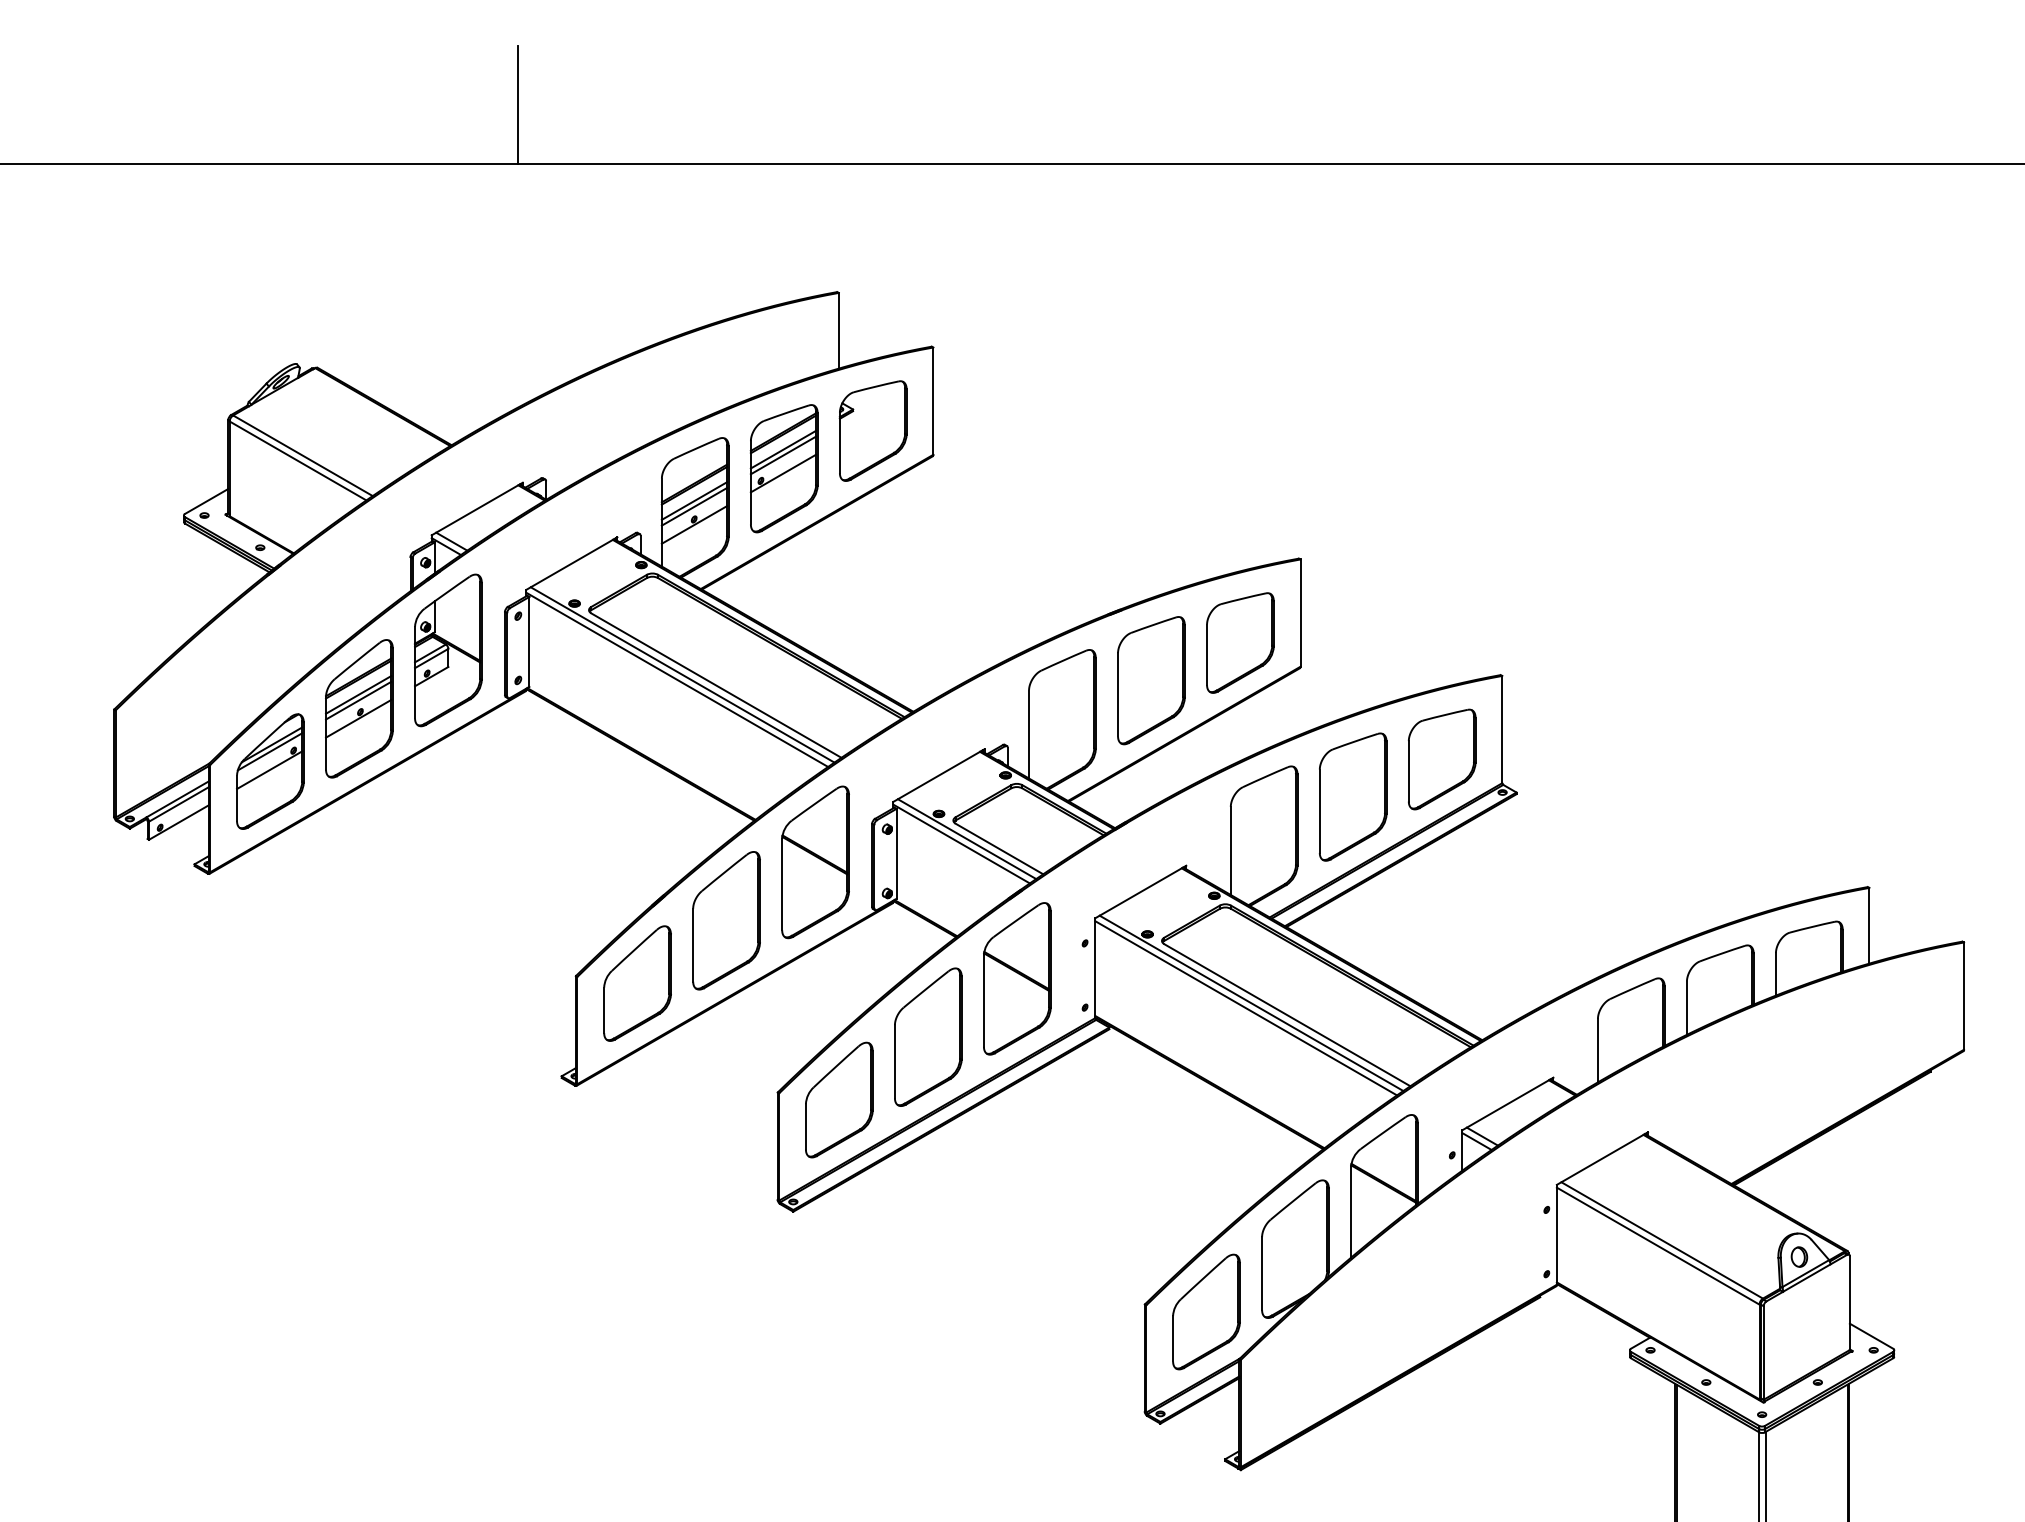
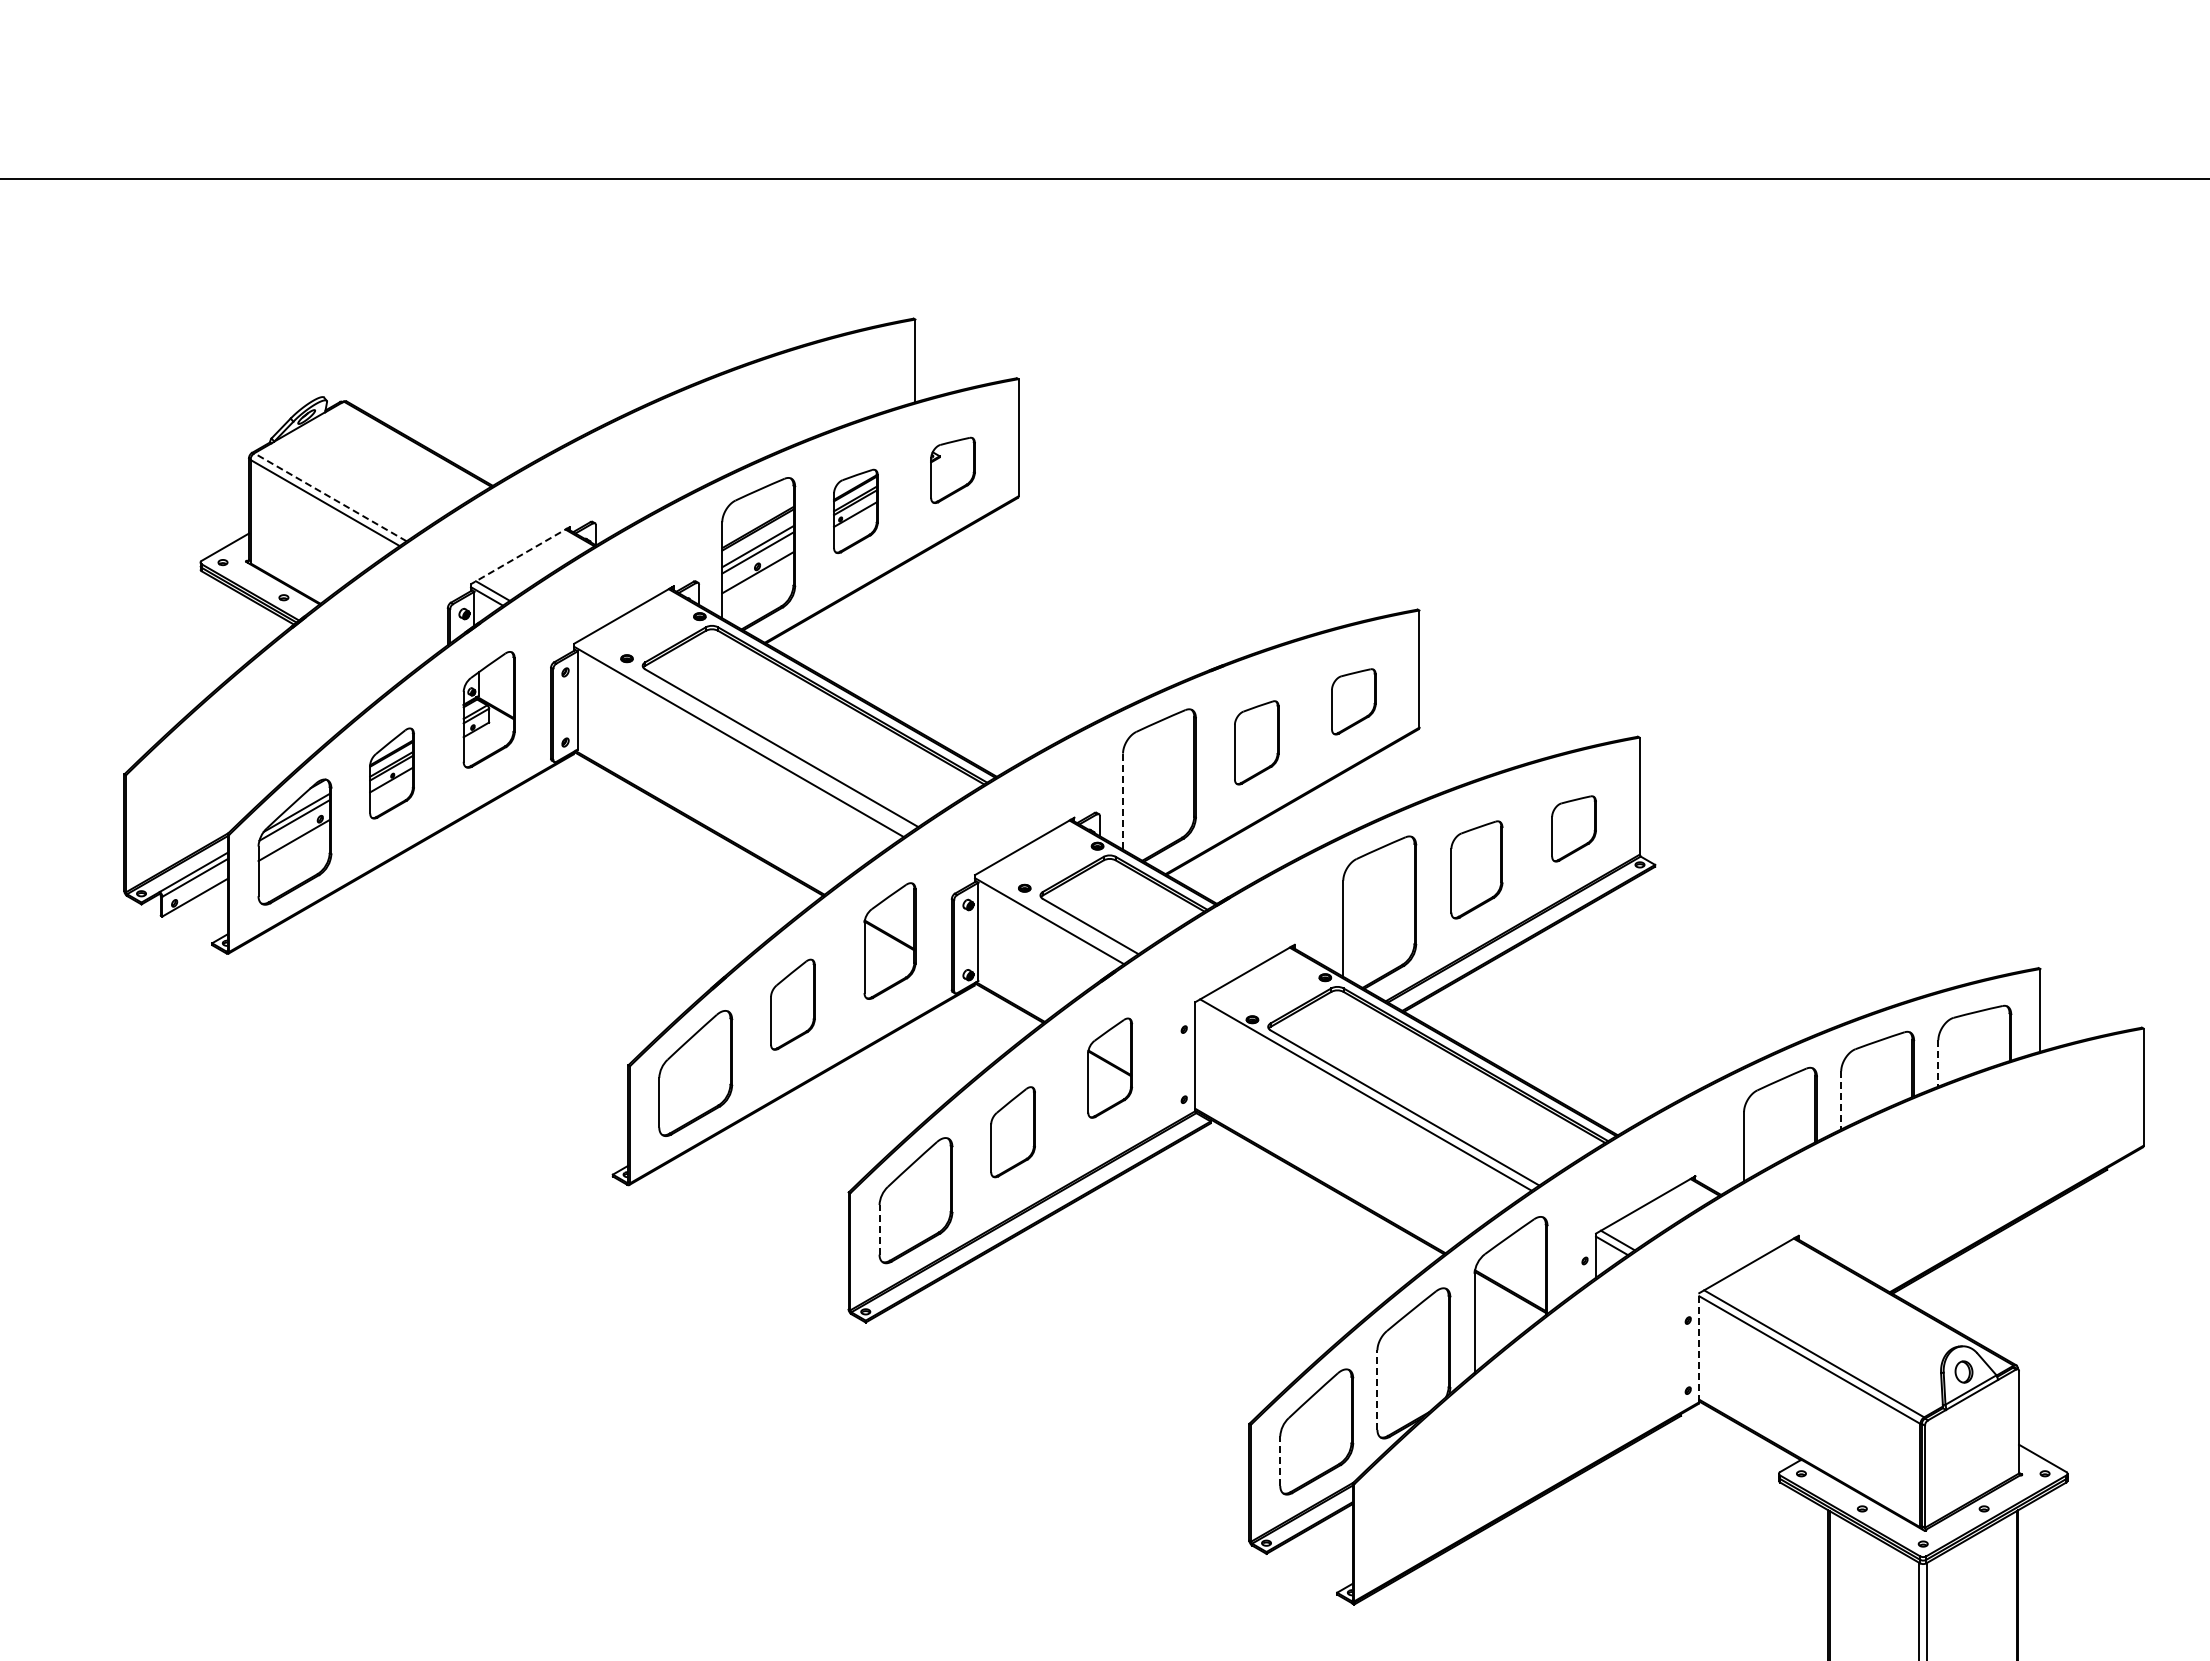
line: (518, 104) -> (565, 113), removed
part: (872, 431) -> (952, 470), size x0.6
line: (302, 455) -> (330, 497), solid -> dashed
part: (783, 468) -> (855, 511), size x0.6
line: (477, 509) -> (520, 555), solid -> dashed
part: (1240, 642) -> (1353, 701), size x0.6
part: (447, 650) -> (488, 709), size x0.7
line: (682, 674) -> (744, 736), removed
part: (1151, 680) -> (1256, 742), size x0.6
part: (358, 708) -> (391, 773), size x0.6
line: (1029, 735) -> (1123, 802), solid -> dashed
part: (1441, 759) -> (1573, 828), size x0.6
part: (1352, 796) -> (1476, 869), size x0.7
line: (966, 838) -> (1054, 915), removed
part: (815, 861) -> (889, 940), size x0.7
part: (726, 920) -> (792, 1004), size x0.6
line: (1776, 974) -> (1938, 1063), solid -> dashed
part: (1016, 978) -> (1109, 1067), size x0.6
line: (1245, 1008) -> (1359, 1100), removed
line: (1687, 1008) -> (1841, 1100), solid -> dashed
part: (927, 1037) -> (1012, 1132), size x0.6
line: (805, 1126) -> (879, 1229), solid -> dashed
line: (1557, 1234) -> (1699, 1347), solid -> dashed
line: (1262, 1274) -> (1377, 1390), solid -> dashed
line: (1173, 1339) -> (1280, 1461), solid -> dashed

